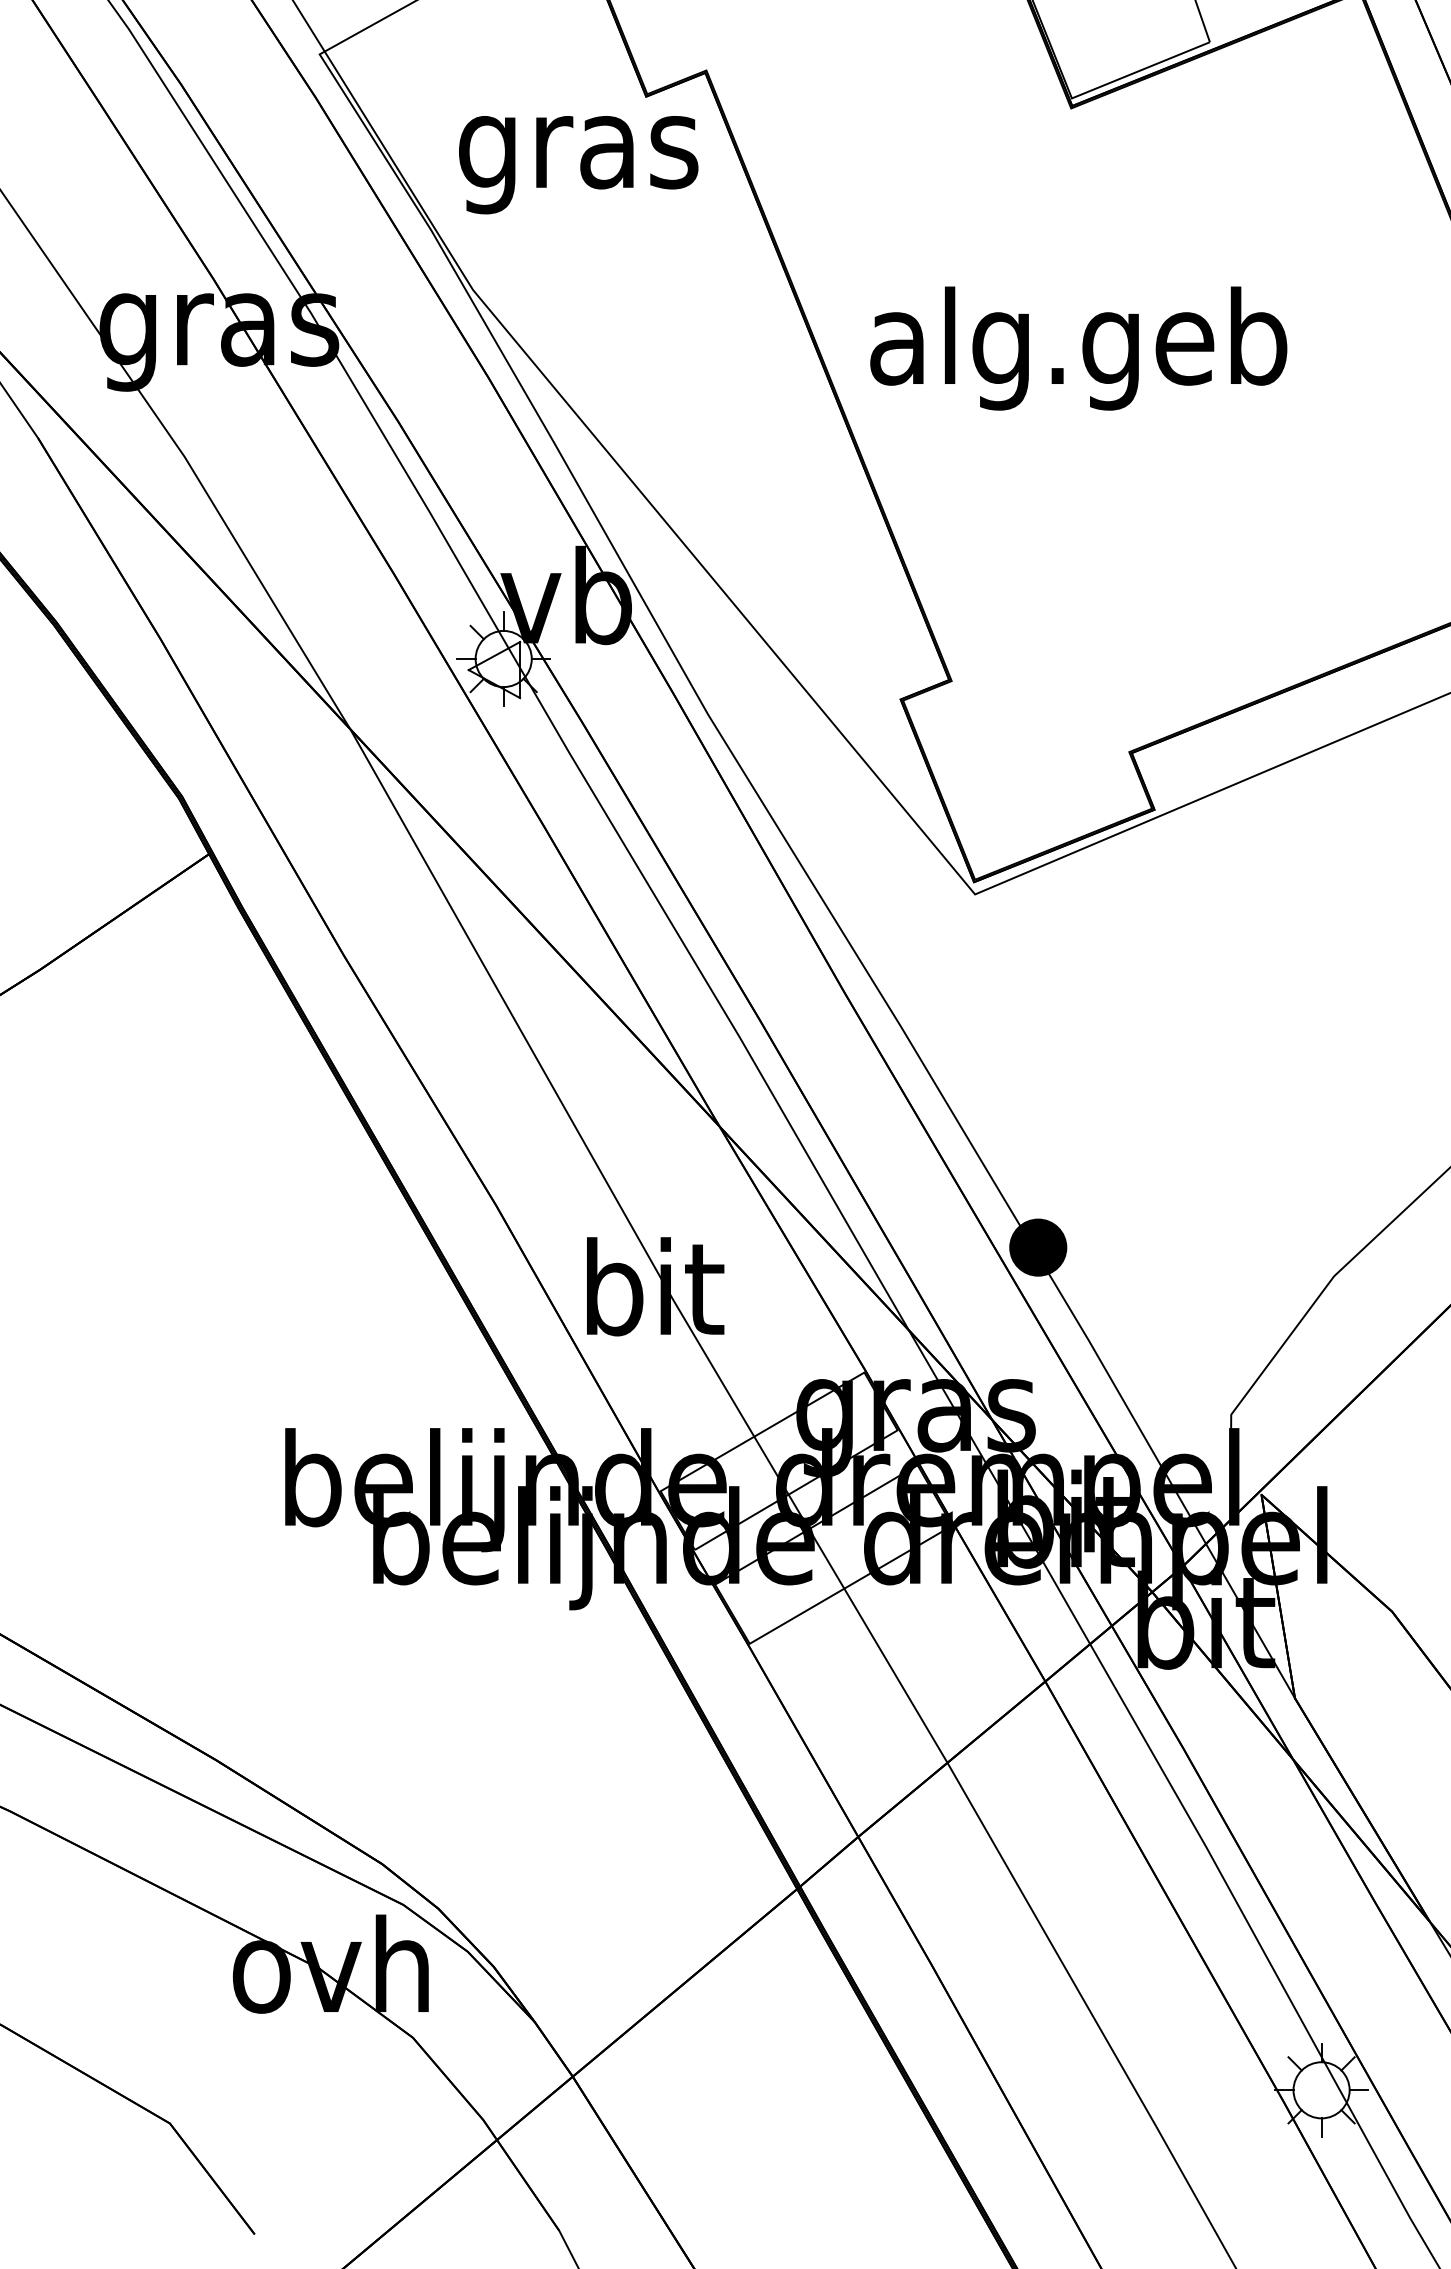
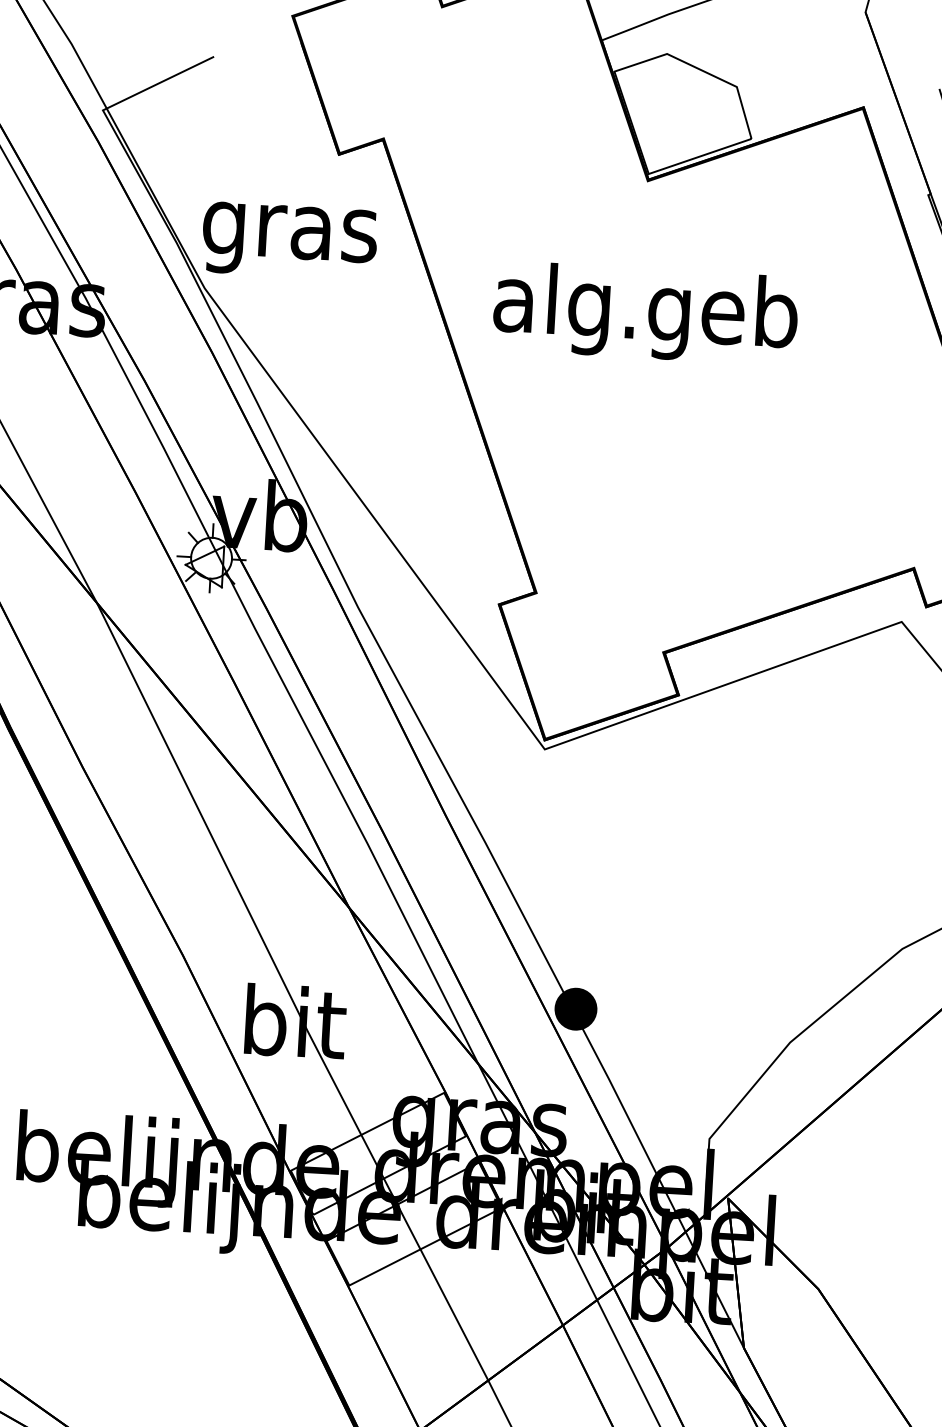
text: (578, 165) -> (289, 241), moved
text: (1078, 348) -> (645, 313), moved

